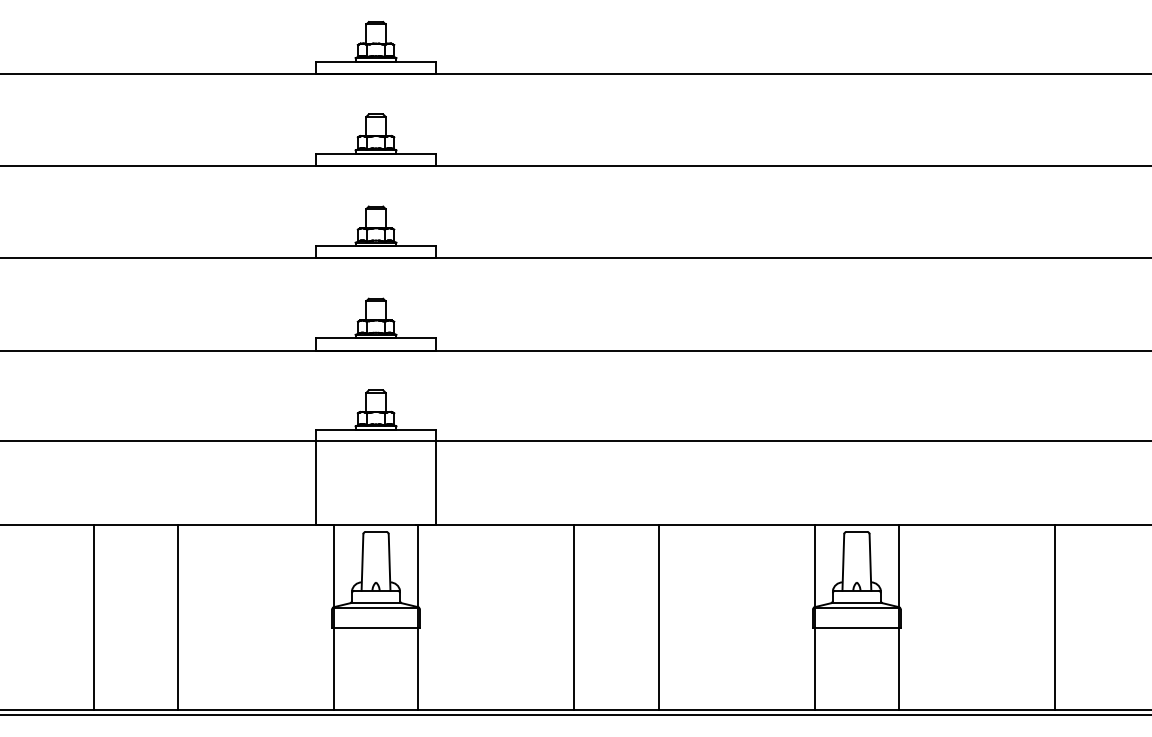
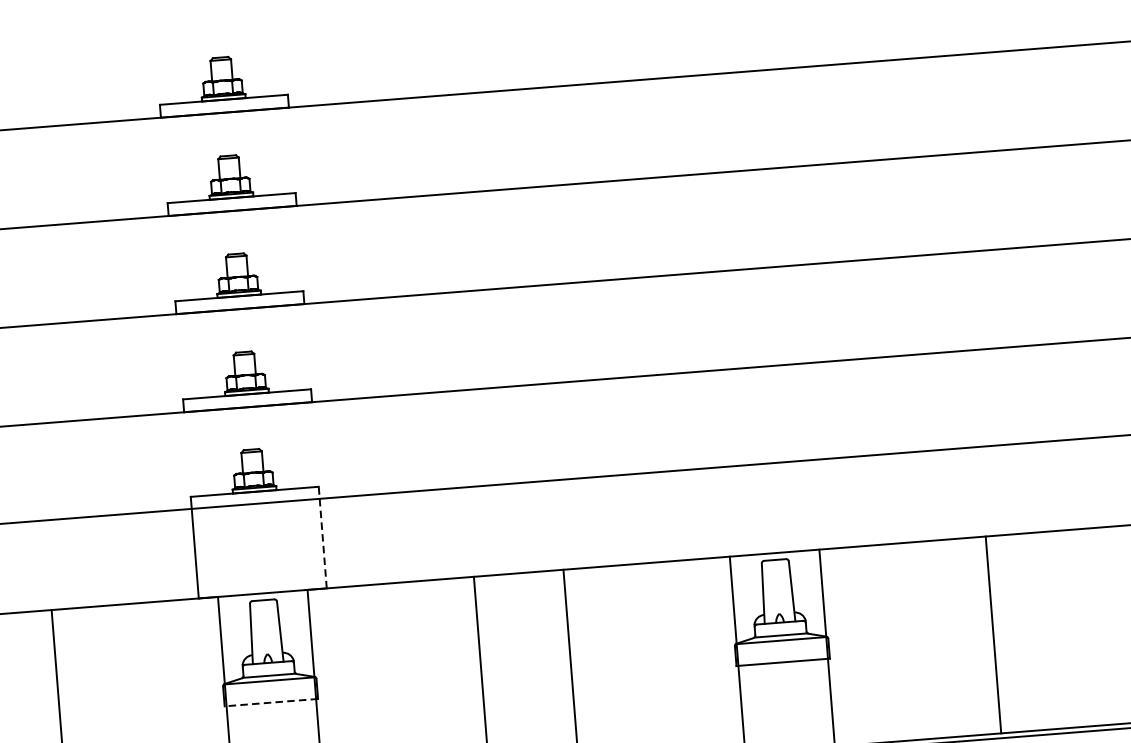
line: (436, 477) -> (323, 537), solid -> dashed
line: (376, 628) -> (271, 703), solid -> dashed

